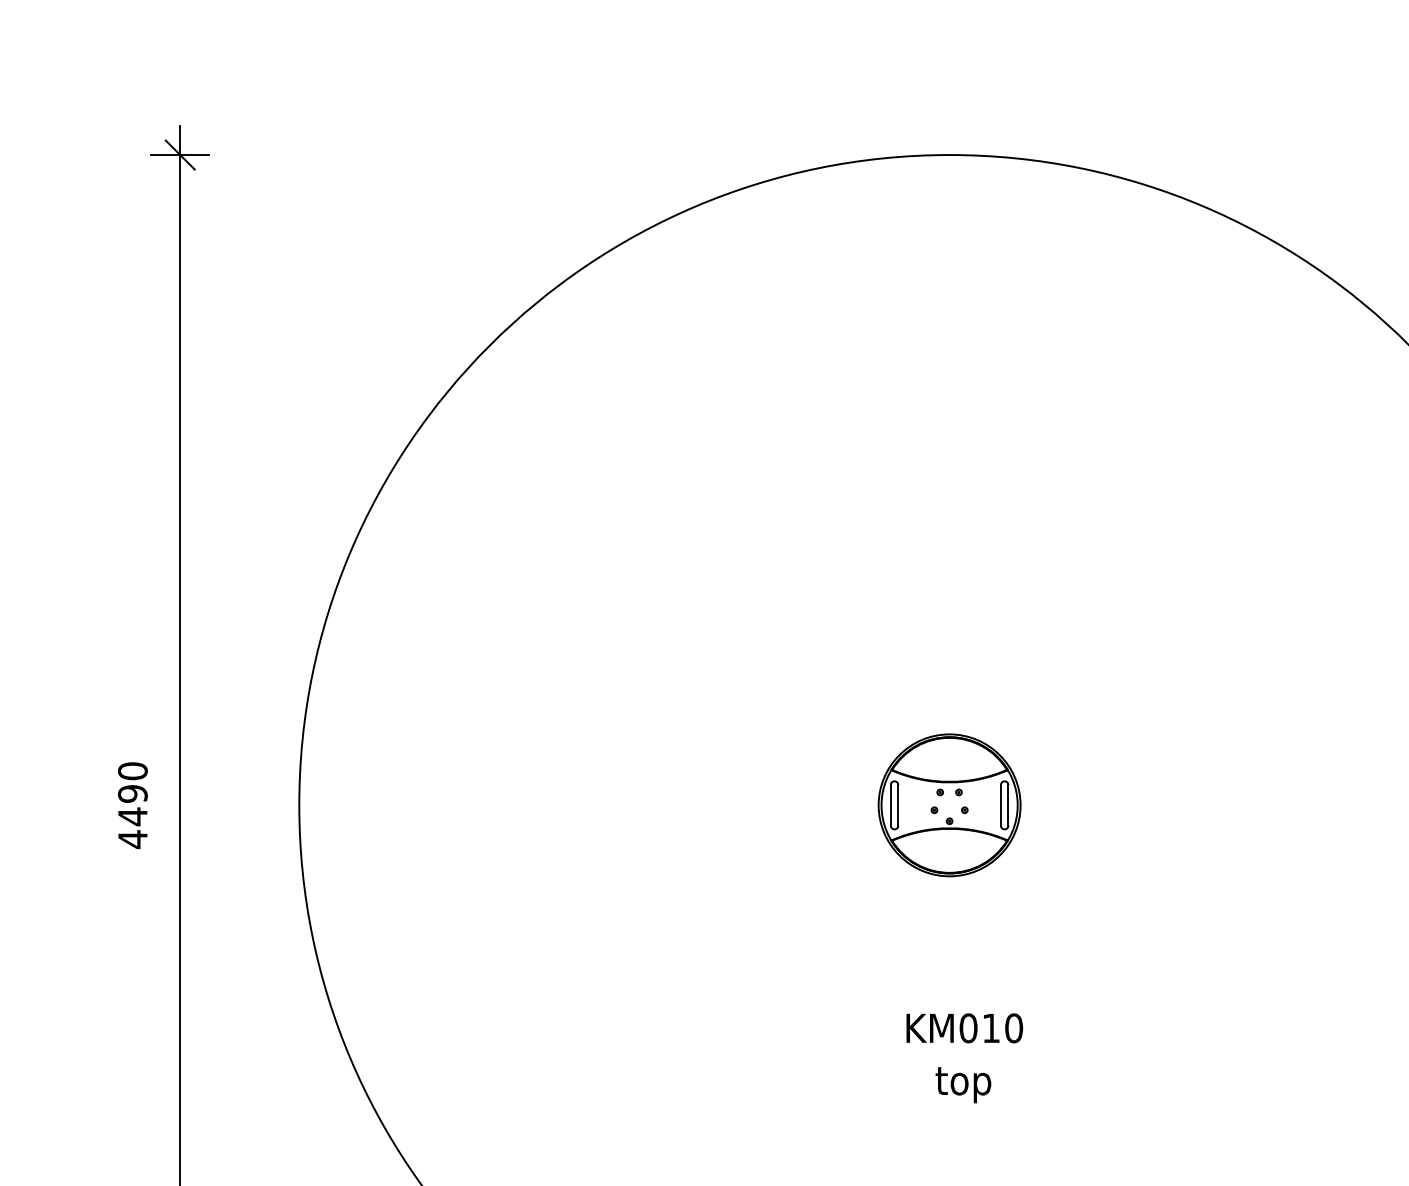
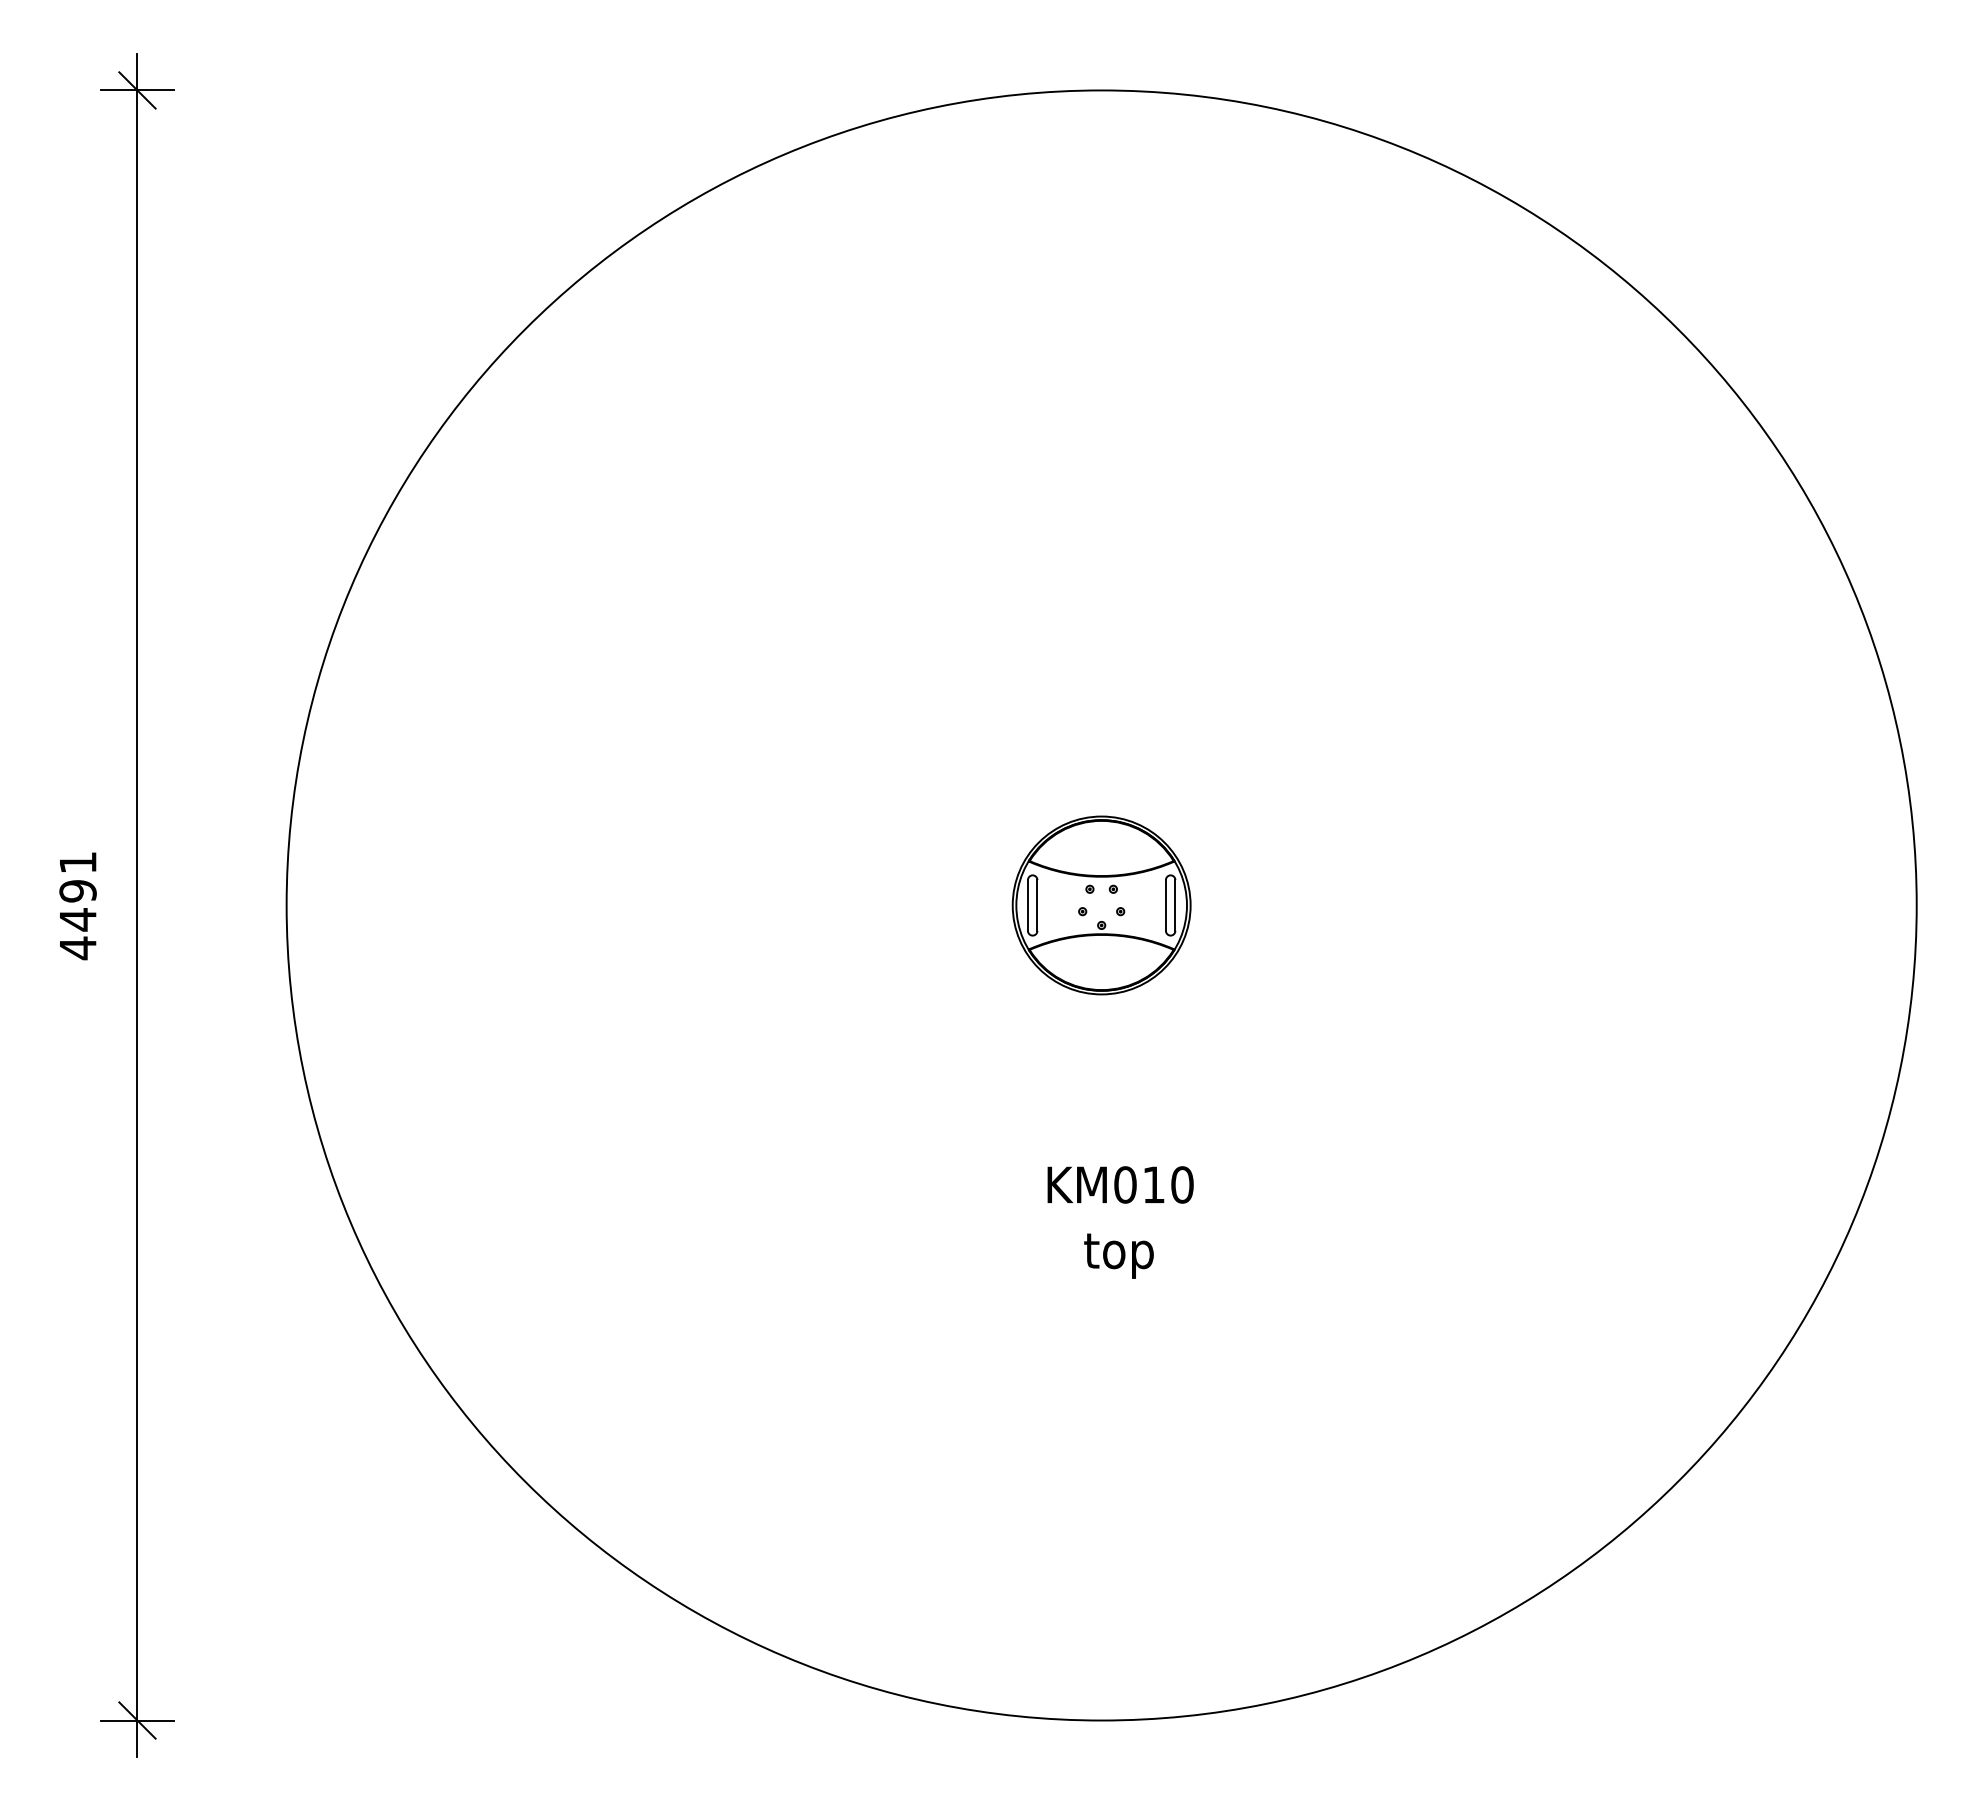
text: (132, 771) -> (77, 862), 4490 -> 4491

